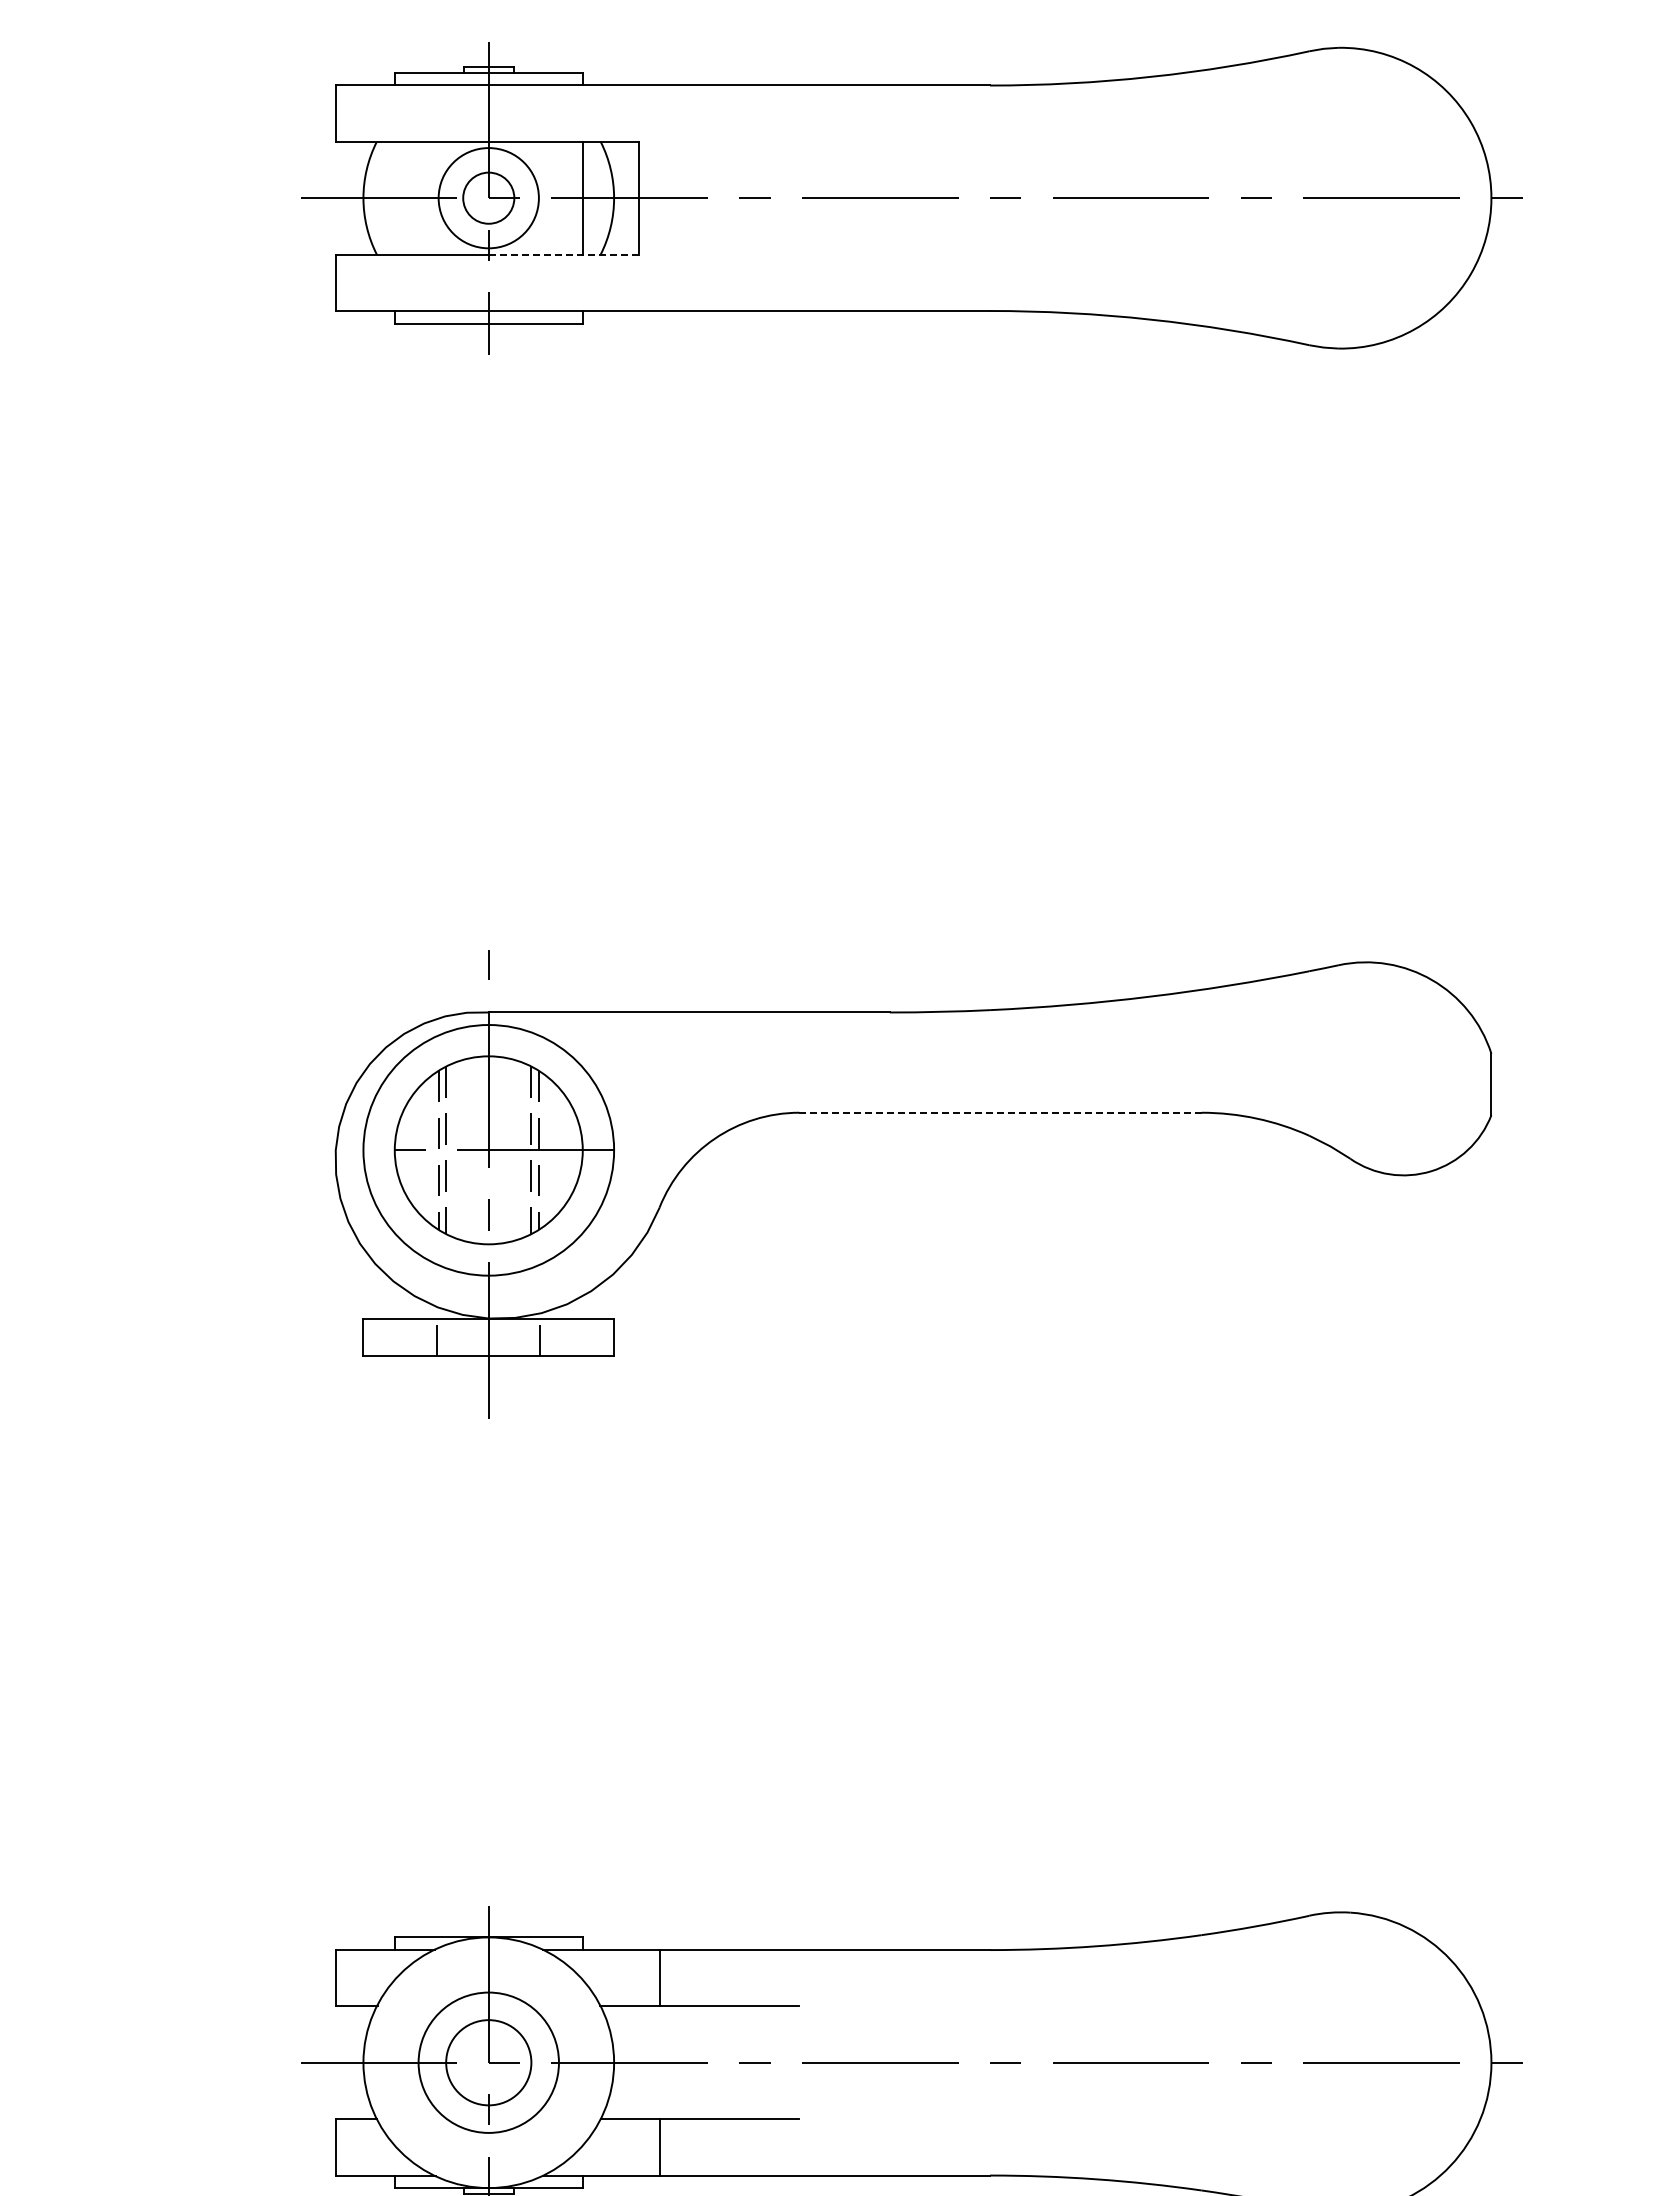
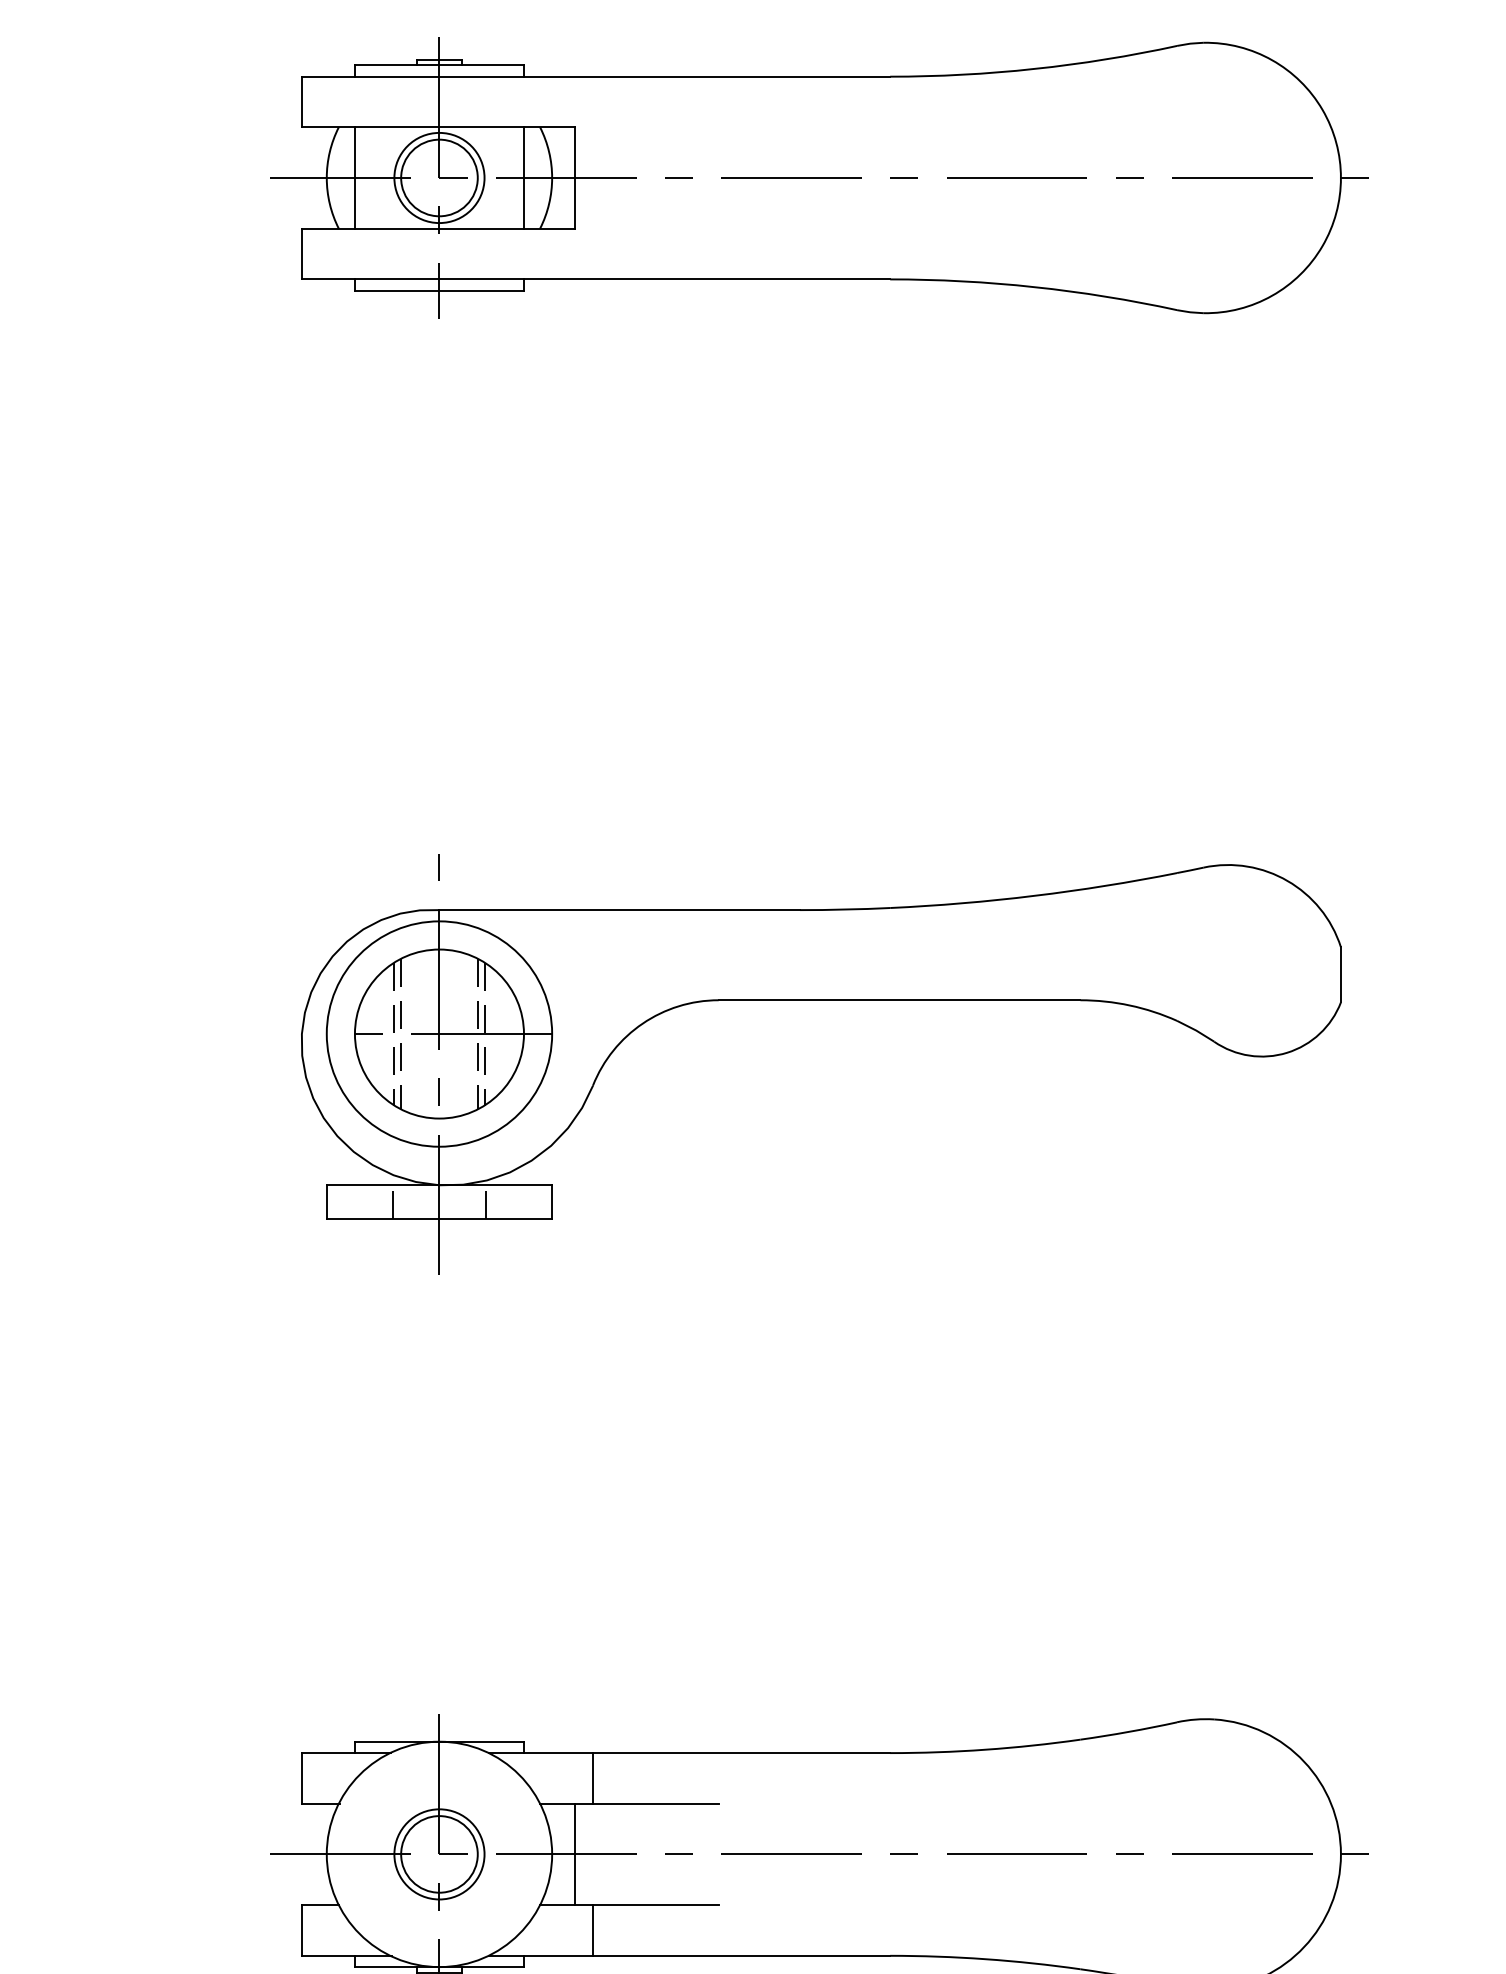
line: (394, 197) -> (354, 177), added
circle: (488, 197) -> (439, 177), size x1.67
line: (563, 254) -> (506, 228), dashed -> solid
line: (1000, 1112) -> (899, 1000), dashed -> solid
circle: (488, 2062) -> (439, 1854), size x0.71
line: (639, 2062) -> (574, 1854), added

